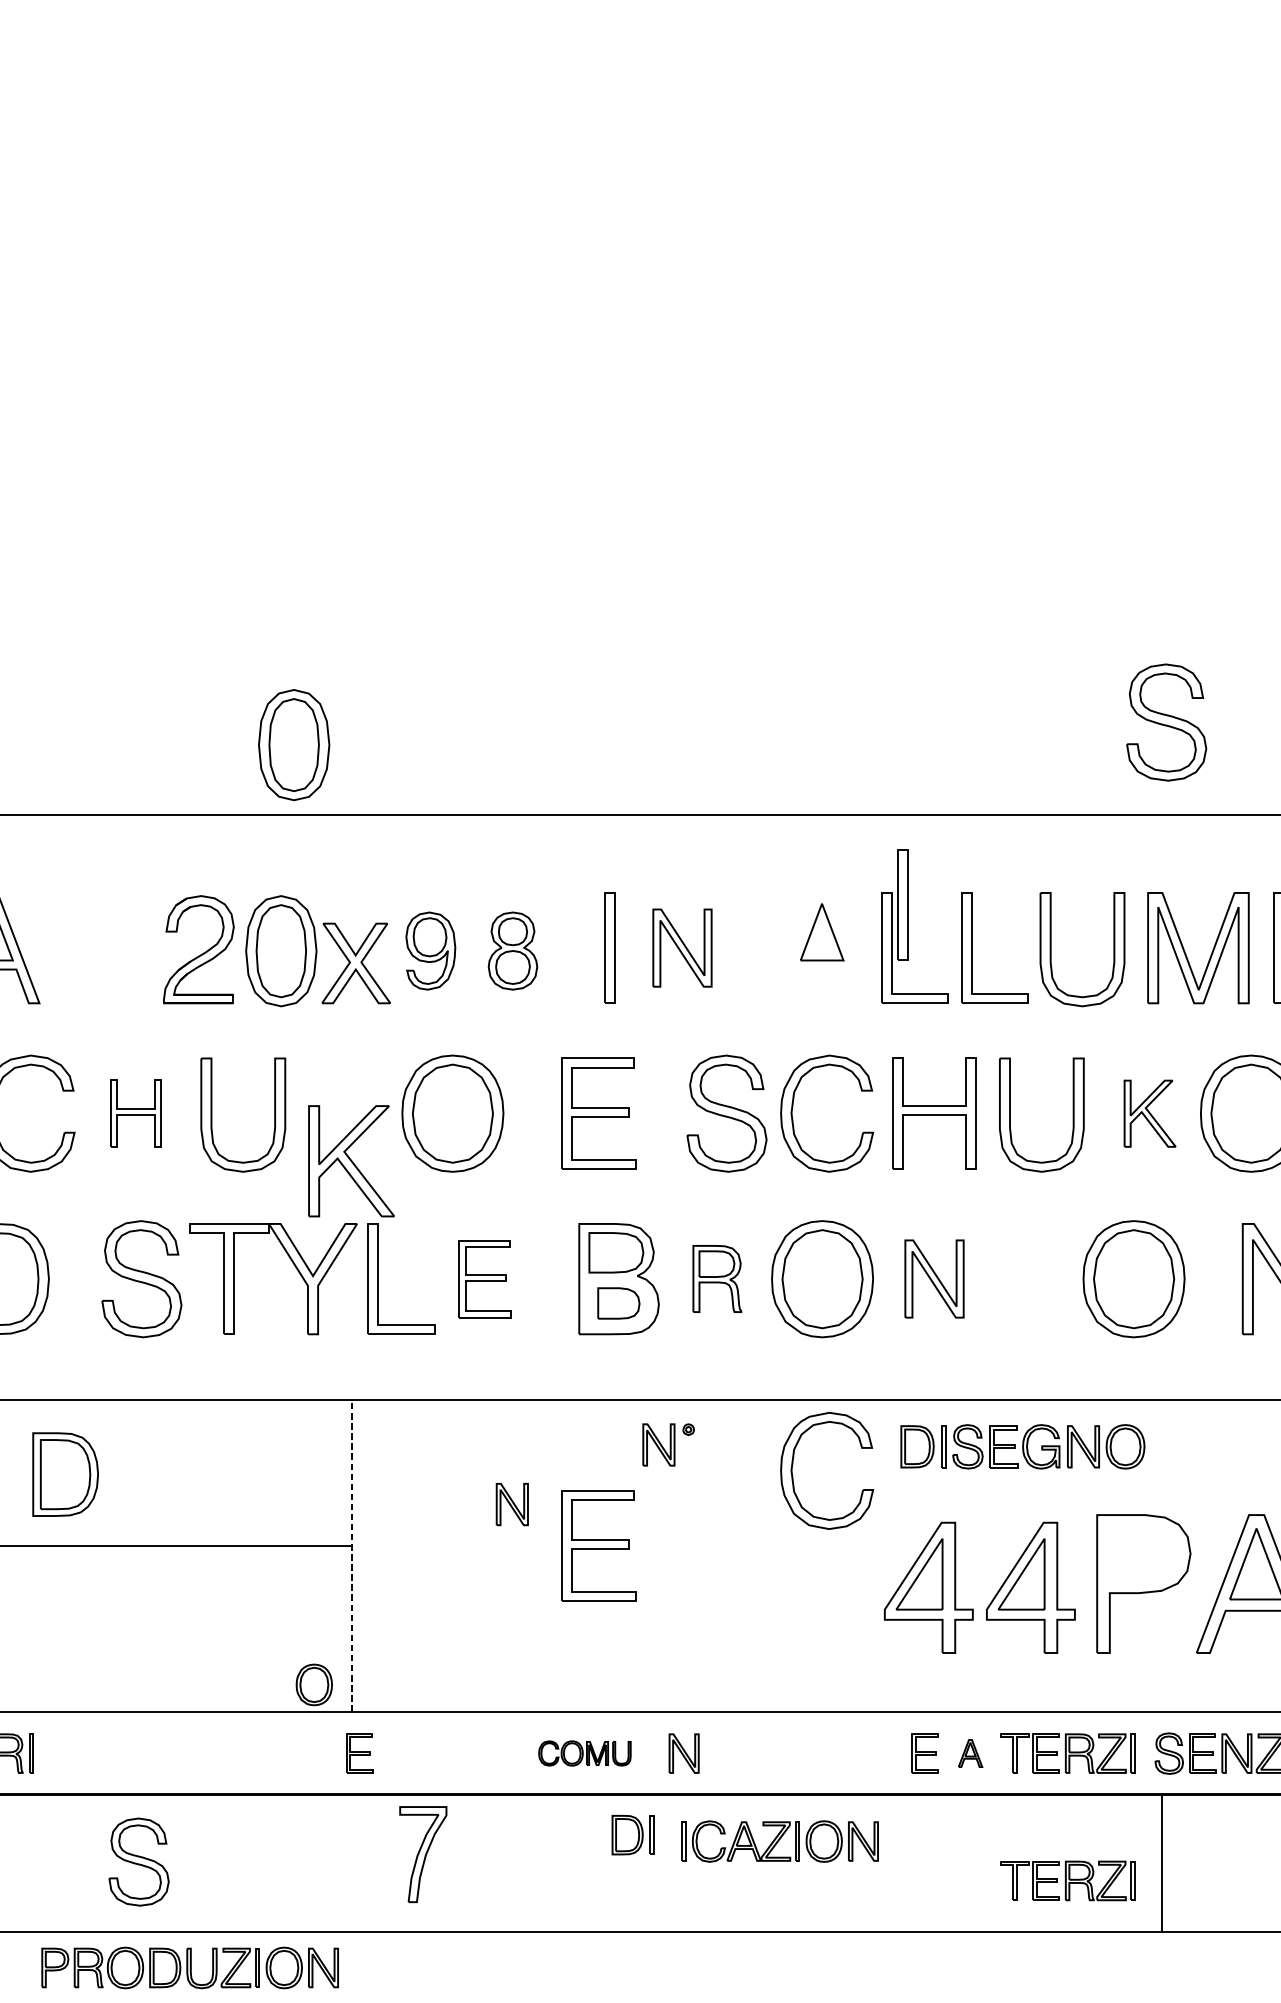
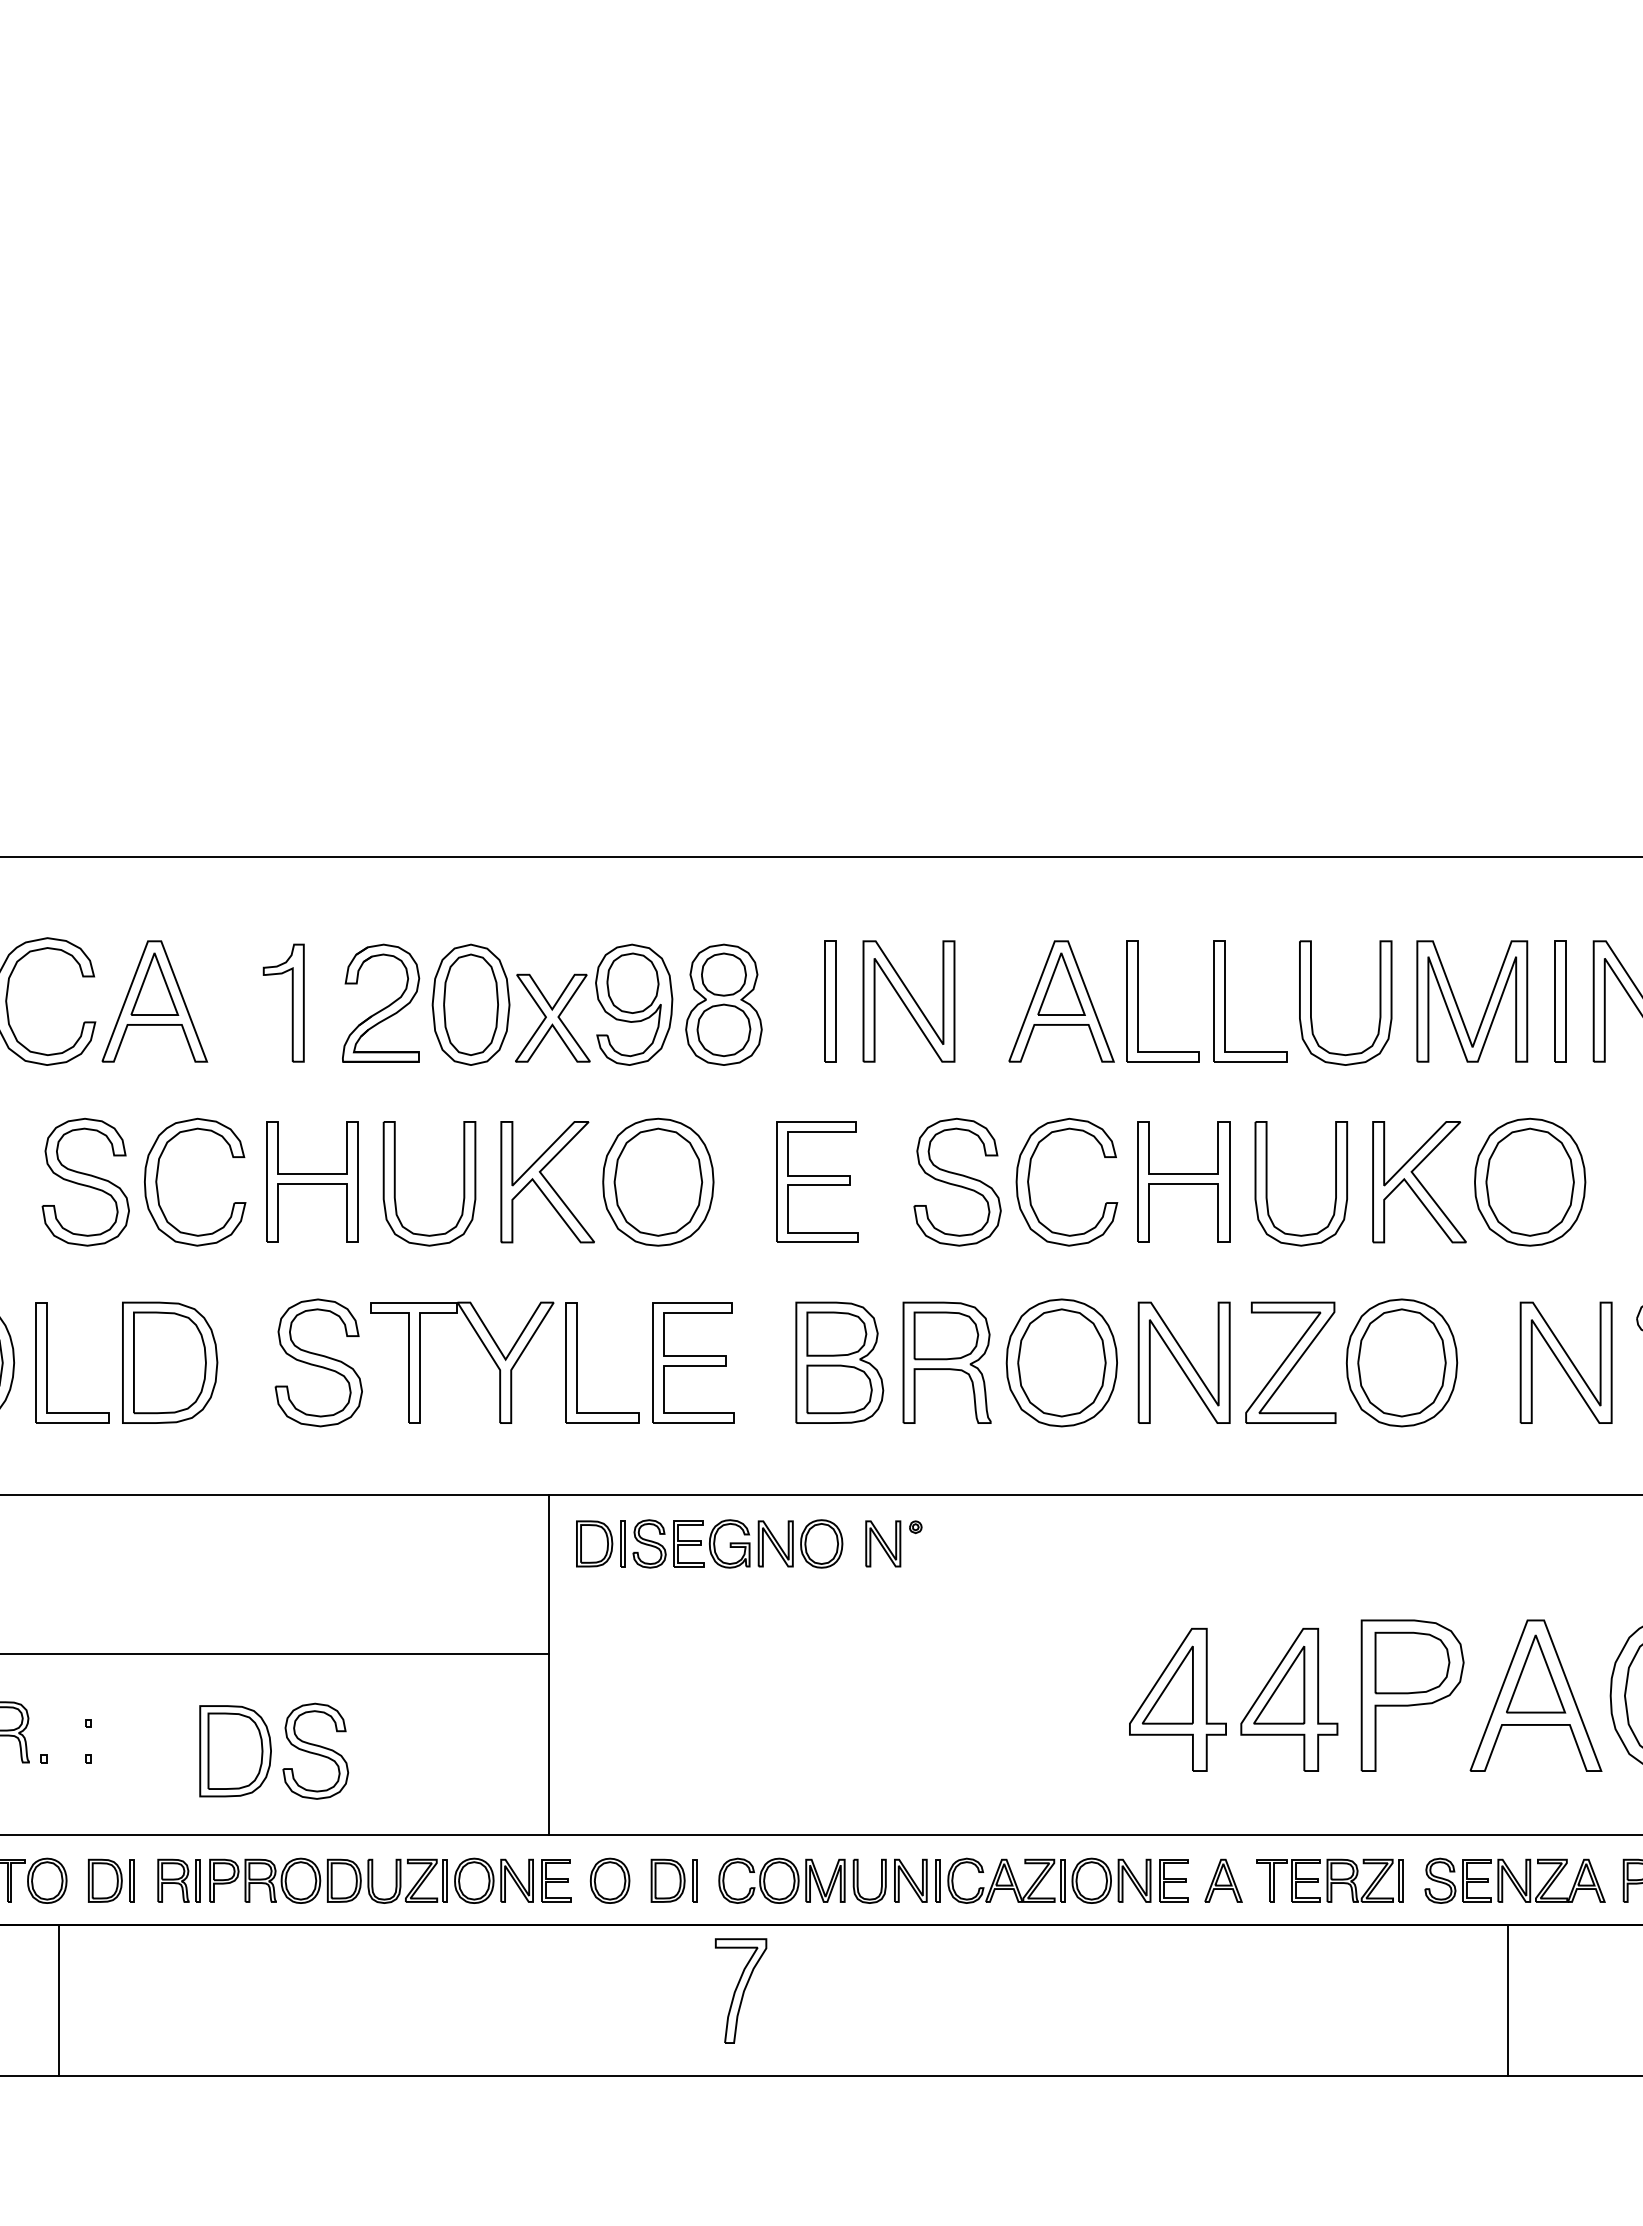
part: (1166, 721) -> (1437, 754), removed
part: (293, 744) -> (484, 779), removed
part: (903, 905) -> (1150, 954), removed
part: (682, 948) -> (908, 1001), size x1.43
part: (822, 948) -> (1061, 1001), added
part: (116, 949) -> (291, 1002), added
part: (431, 950) -> (634, 1004), size x1.43
part: (512, 950) -> (723, 1004), size x1.43
part: (136, 1113) -> (312, 1181), size x1.67
part: (1150, 1113) -> (1419, 1182), size x1.67
part: (351, 1161) -> (547, 1182), moved
part: (485, 1278) -> (693, 1362), size x1.43
part: (716, 1278) -> (946, 1362), size x1.67
part: (933, 1278) -> (1183, 1362), size x1.43
part: (1031, 1278) -> (1290, 1362), added
part: (618, 1303) -> (839, 1389), size x1.43
part: (1022, 1446) -> (709, 1543), moved
part: (792, 1469) -> (1029, 1570), removed
part: (65, 1474) -> (235, 1751), moved
part: (512, 1504) -> (723, 1608), removed
part: (598, 1545) -> (817, 1653), removed
part: (1143, 1553) -> (1412, 1662), added
line: (352, 1555) -> (548, 1664), dashed -> solid
part: (313, 1684) -> (609, 1880), moved
part: (584, 1753) -> (802, 1880), size x1.67
part: (970, 1753) -> (1223, 1880), size x1.43
part: (632, 1834) -> (673, 1880), moved
part: (780, 1841) -> (1043, 1880), moved
part: (422, 1854) -> (740, 1990), moved
part: (138, 1861) -> (315, 1750), moved
line: (1162, 1863) -> (1508, 2000), moved
part: (1067, 1880) -> (1329, 2019), removed
part: (190, 1967) -> (371, 1880), moved

